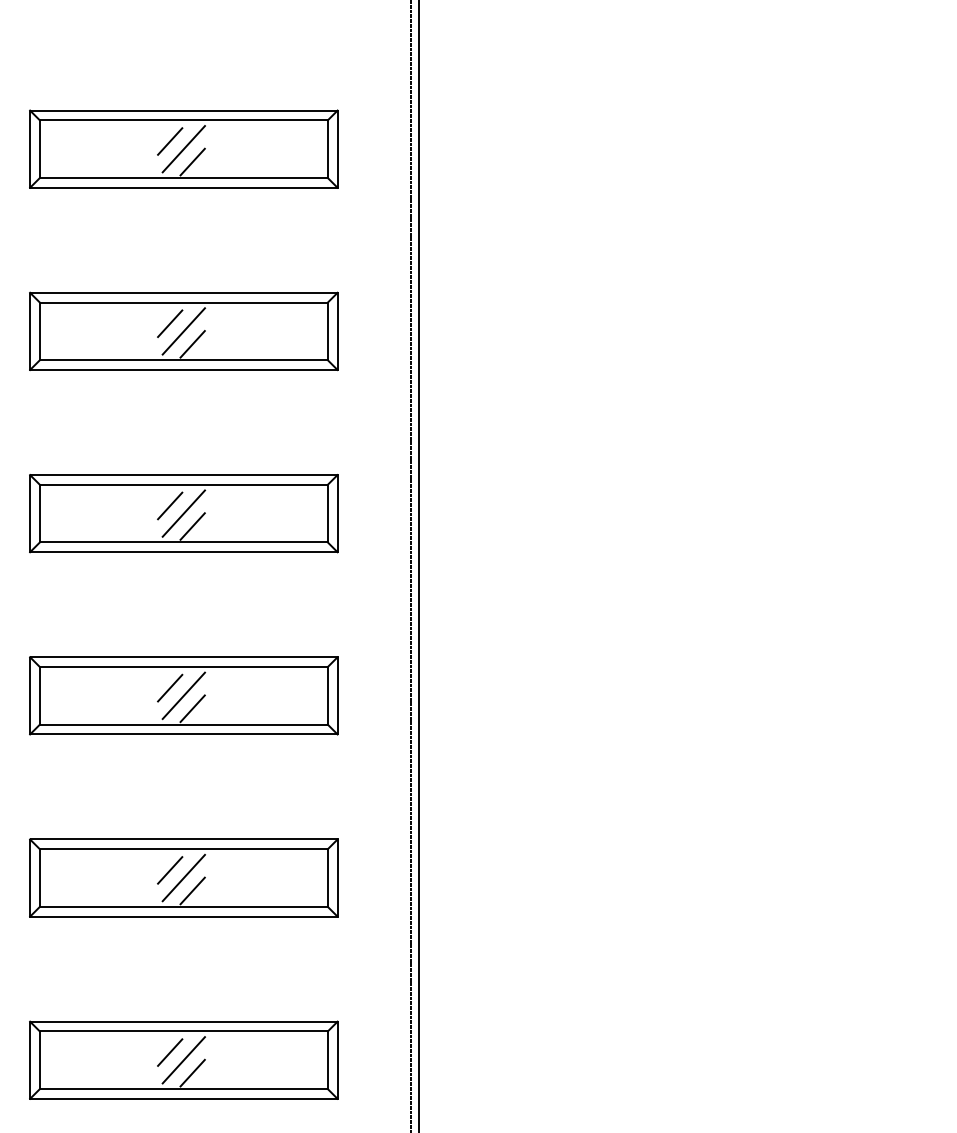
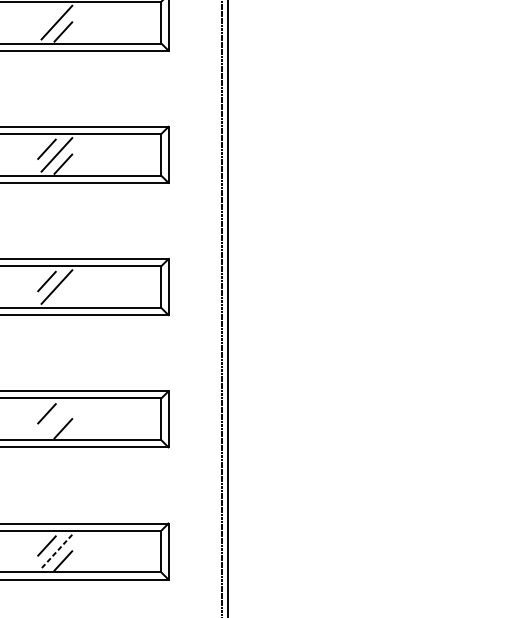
line: (170, 141) -> (47, 17), removed
line: (192, 526) -> (63, 296), removed
line: (183, 695) -> (56, 419), removed
line: (183, 878) -> (56, 551), solid -> dashed

